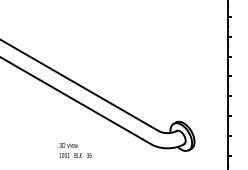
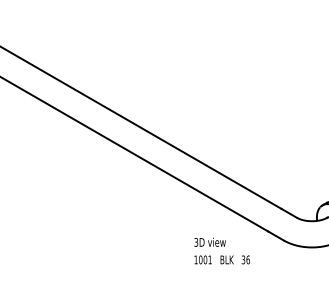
text: (75, 150) -> (222, 251), moved

